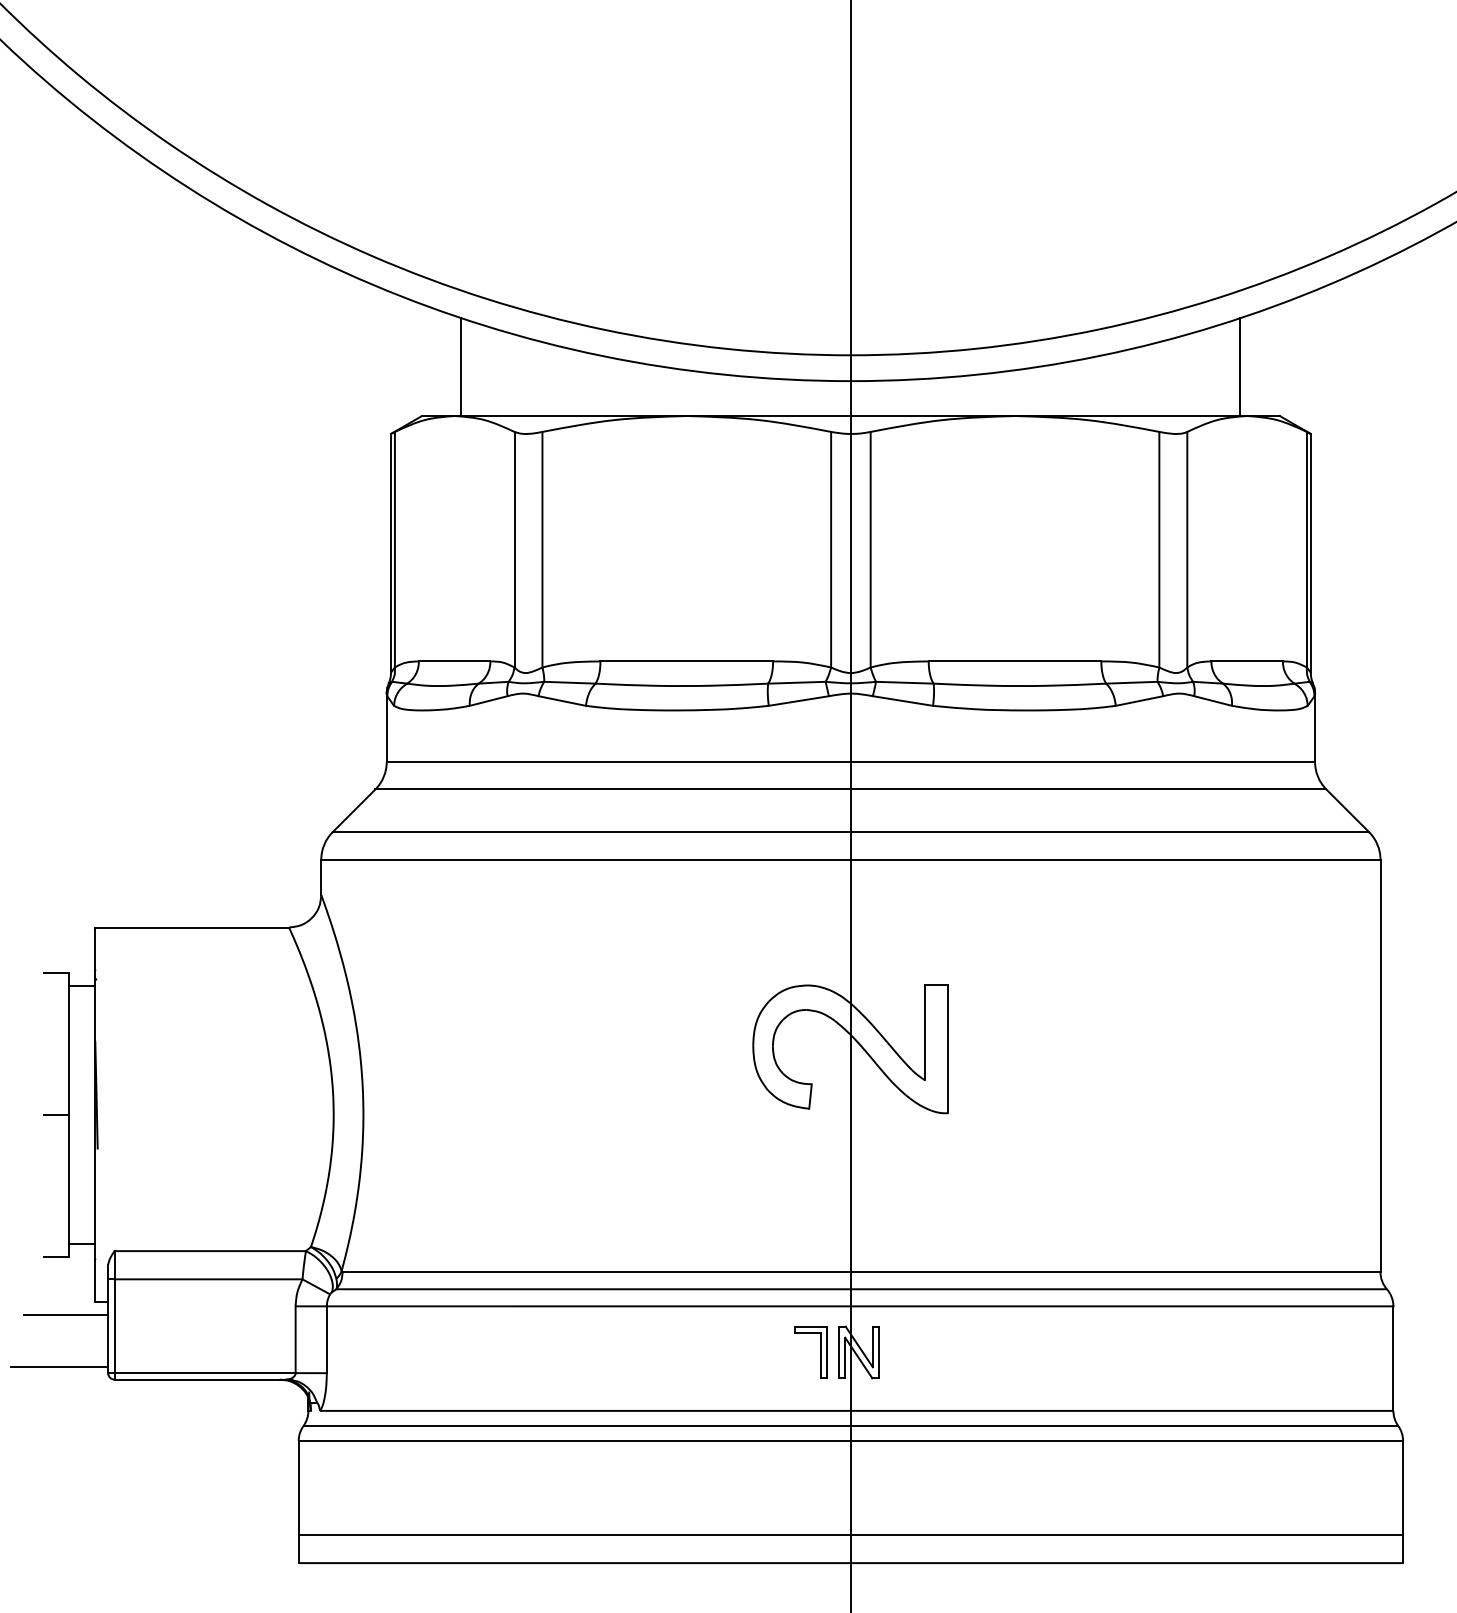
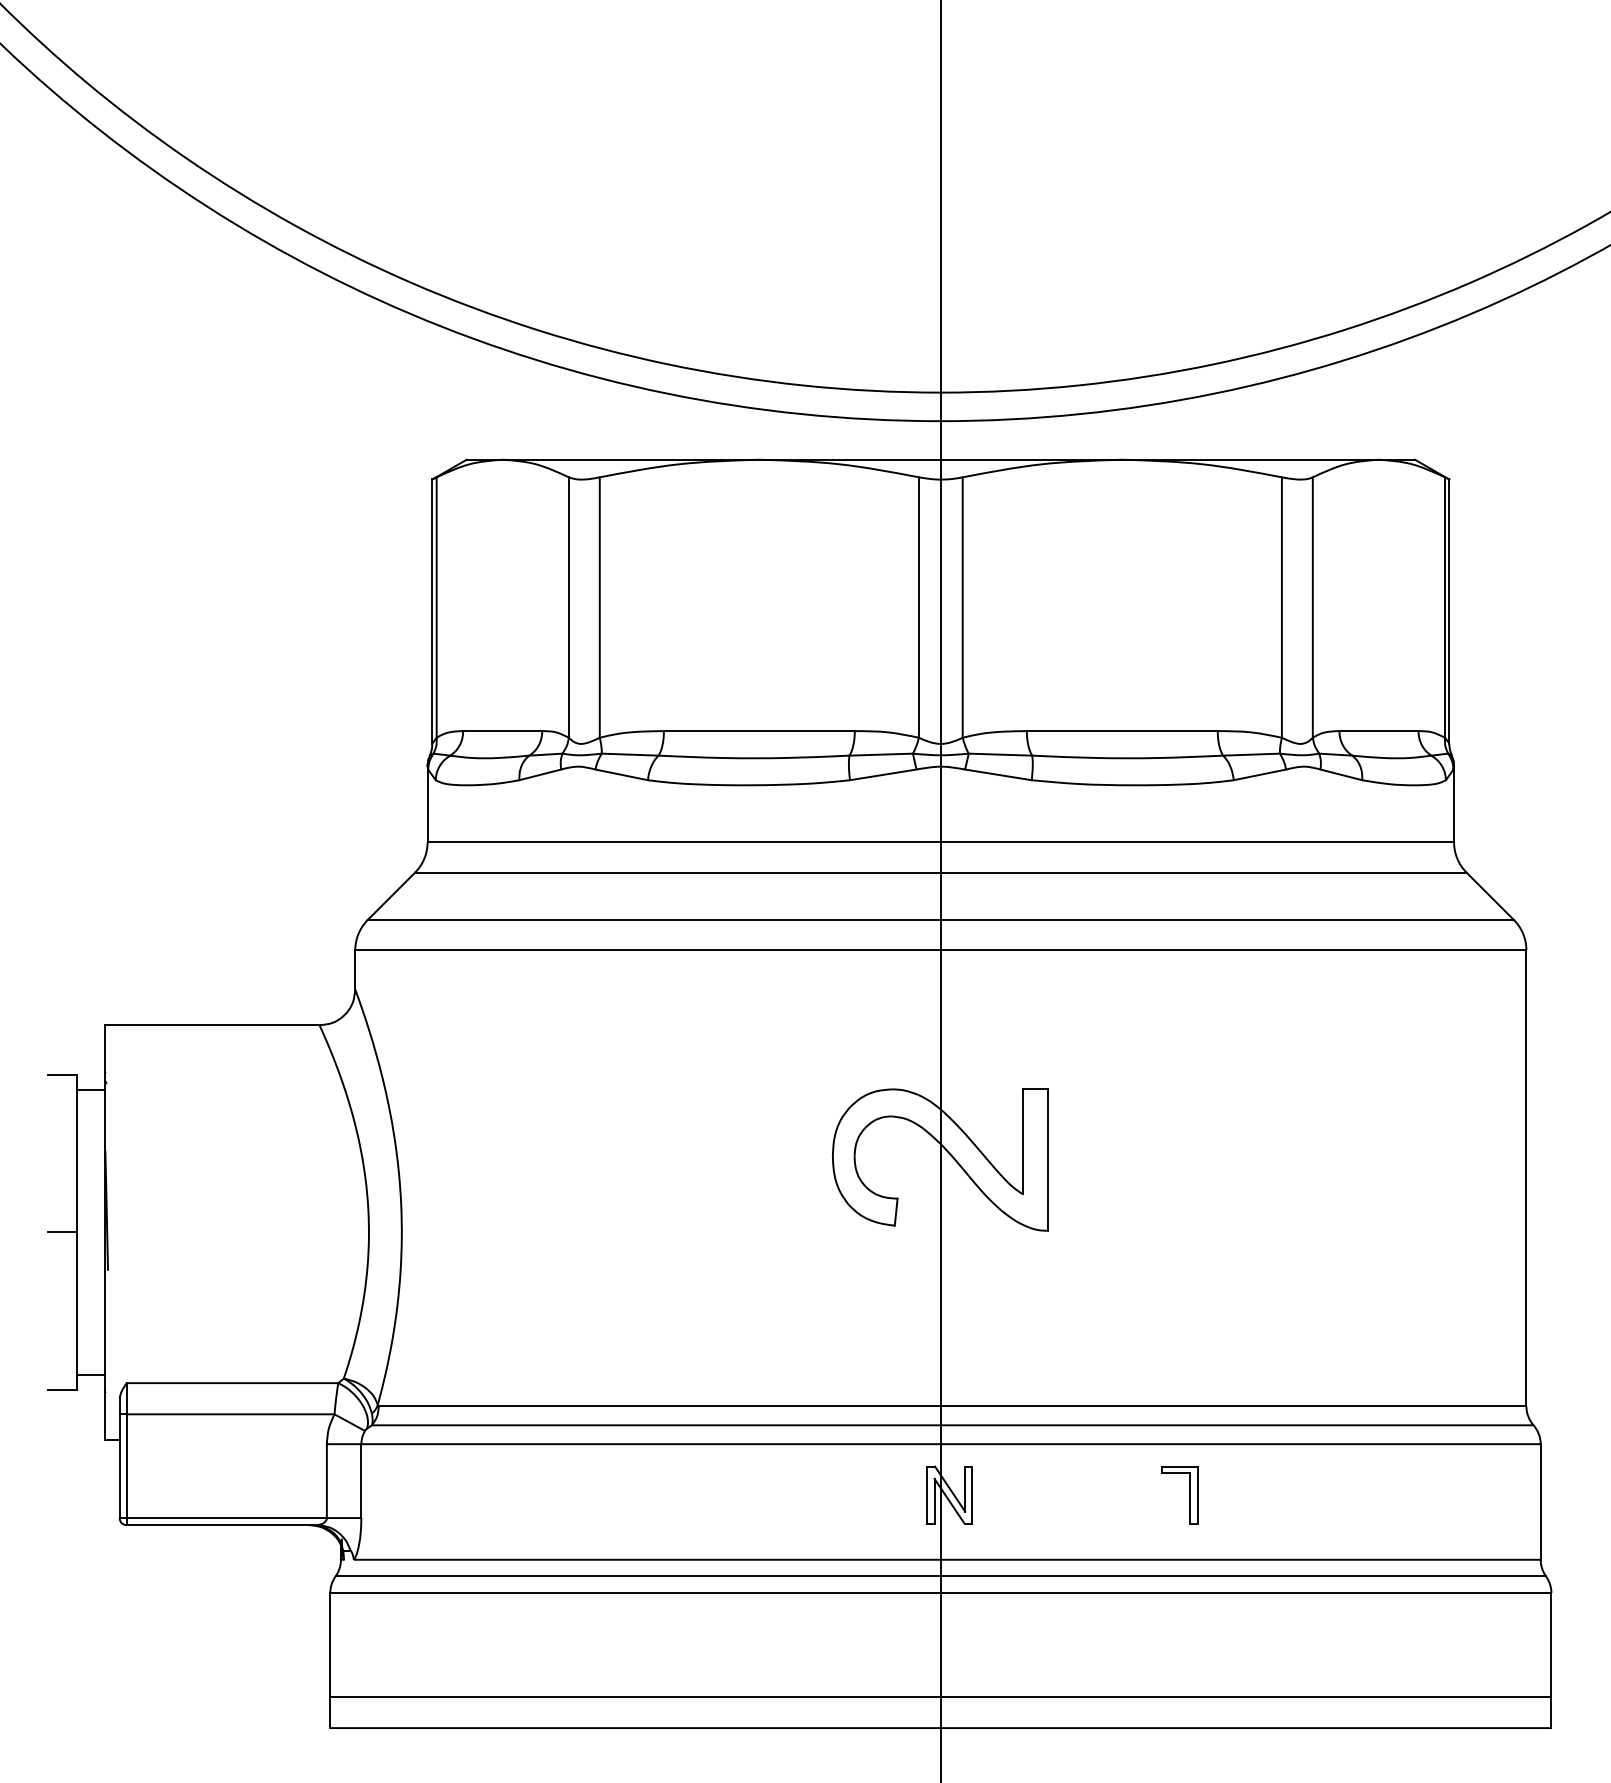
line: (461, 366) -> (510, 405), removed
line: (1240, 366) -> (1371, 405), removed
line: (65, 1314) -> (72, 1453), removed
part: (819, 1352) -> (1189, 1495), moved
line: (59, 1366) -> (65, 1510), removed

